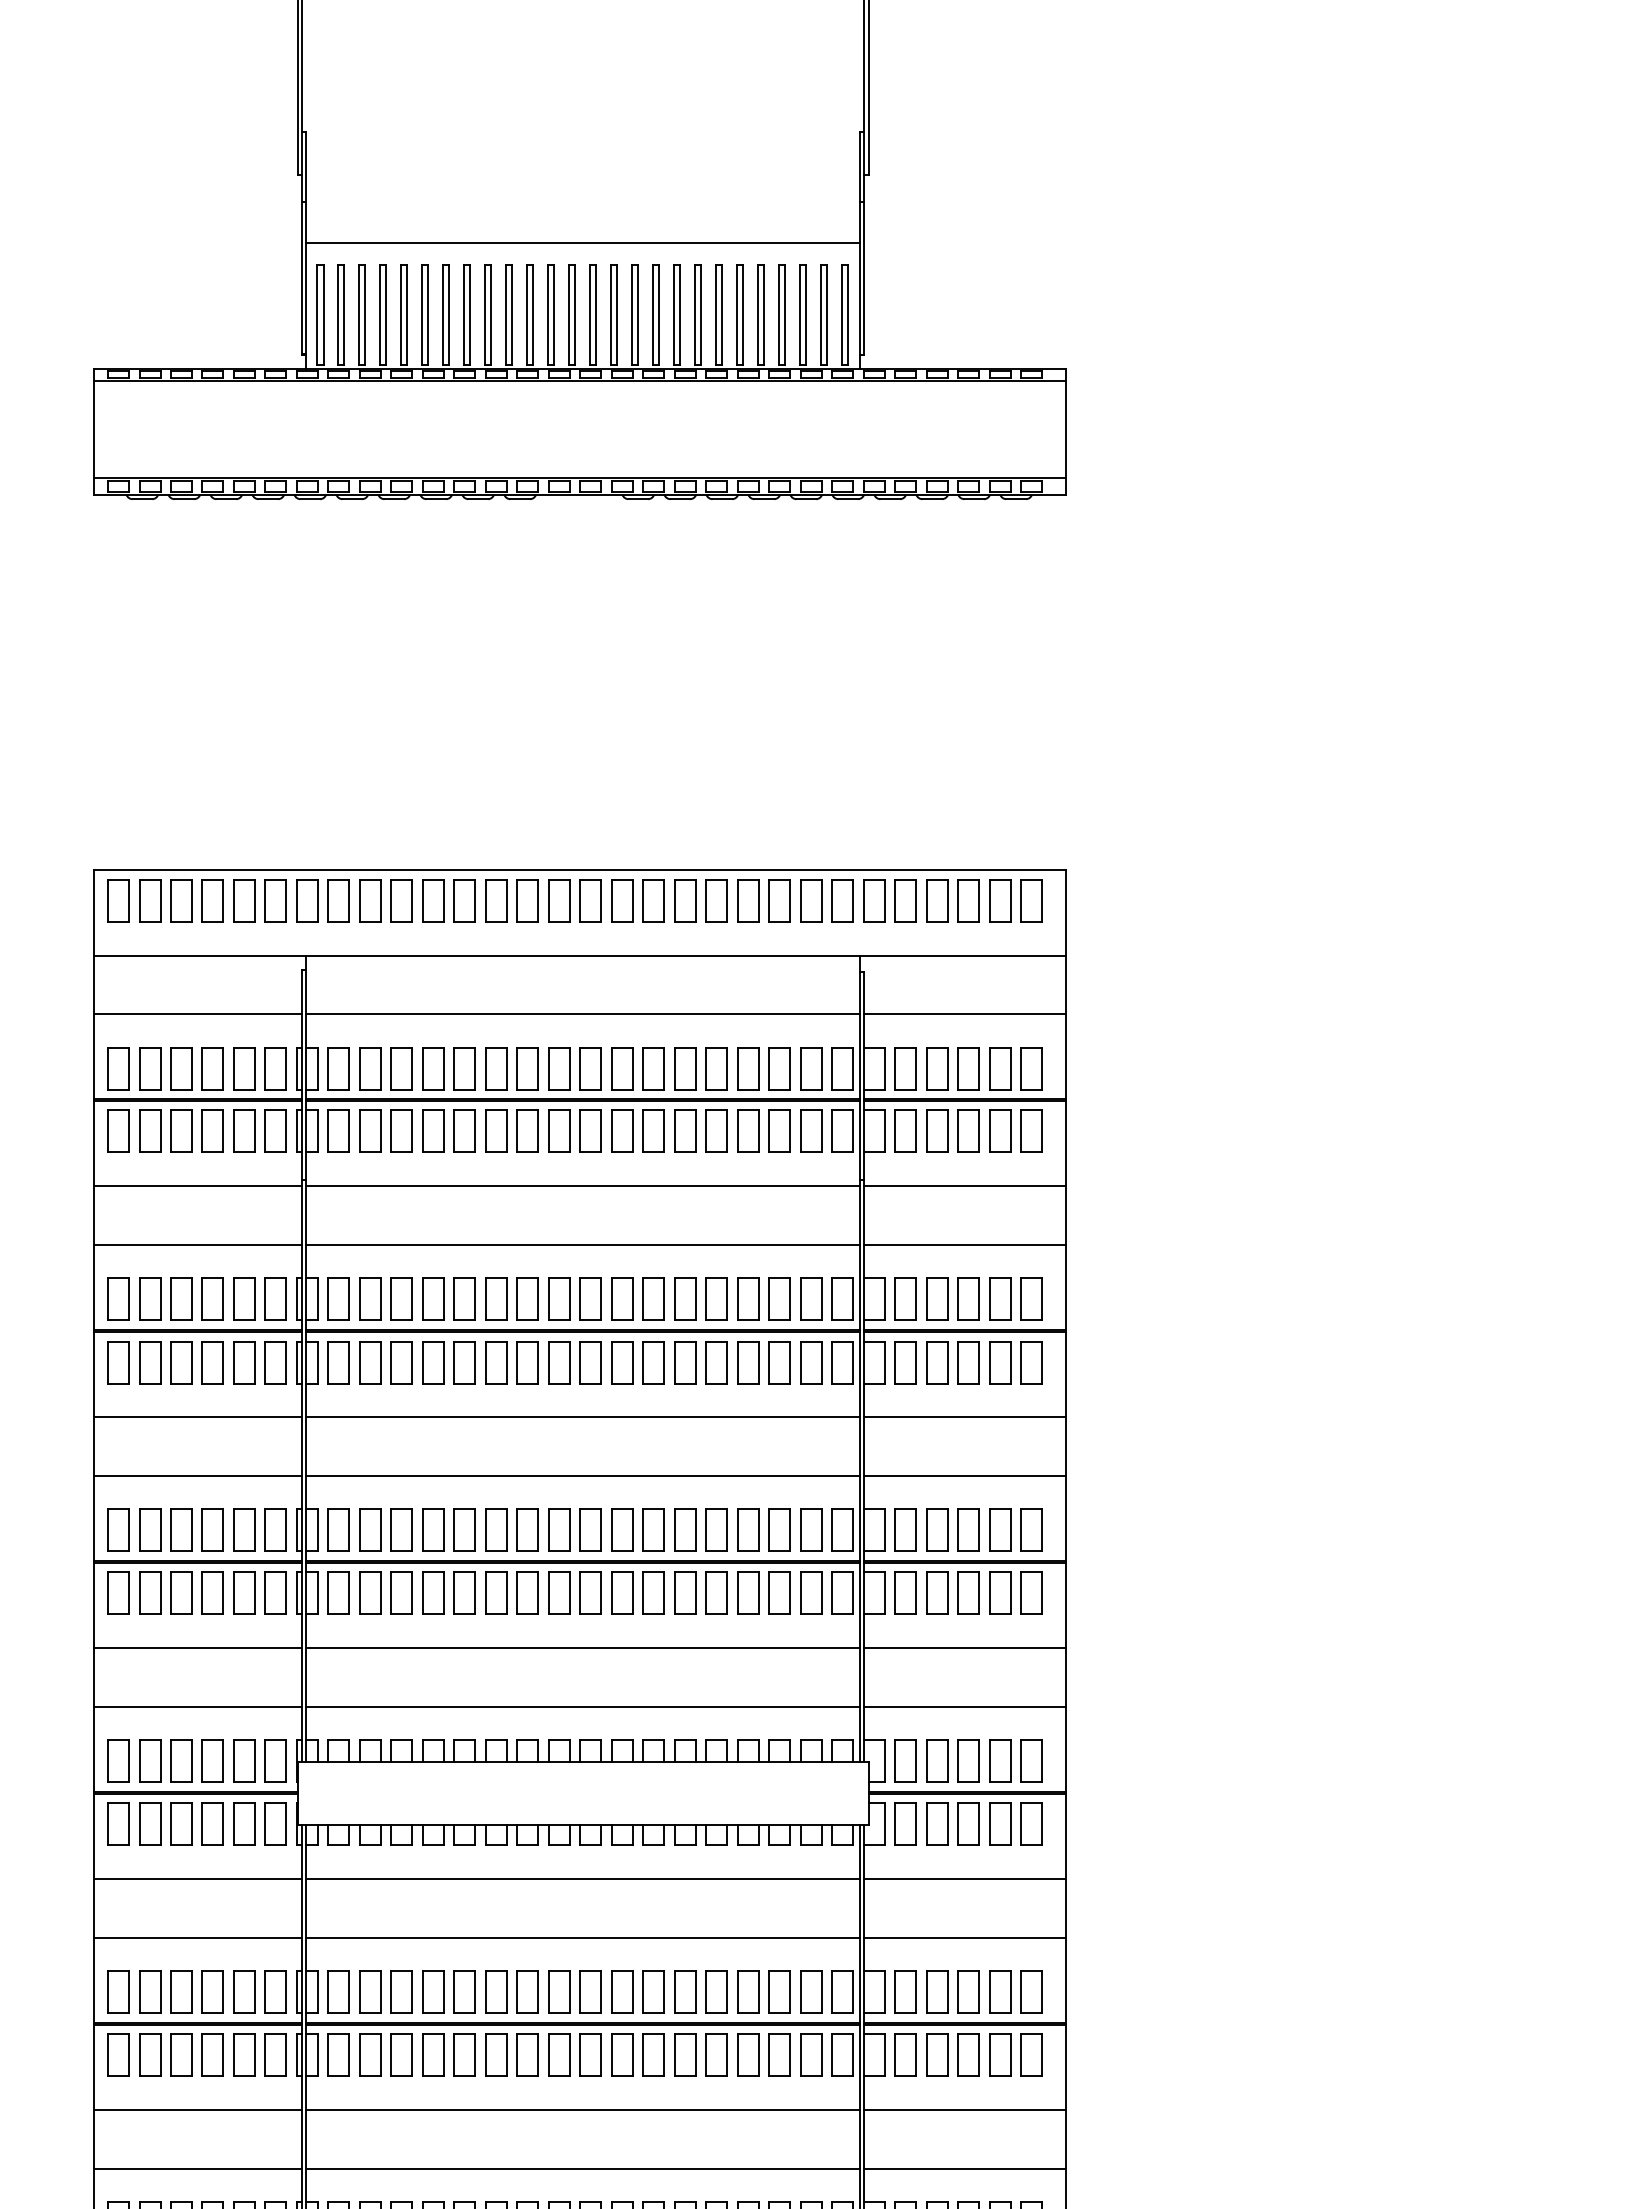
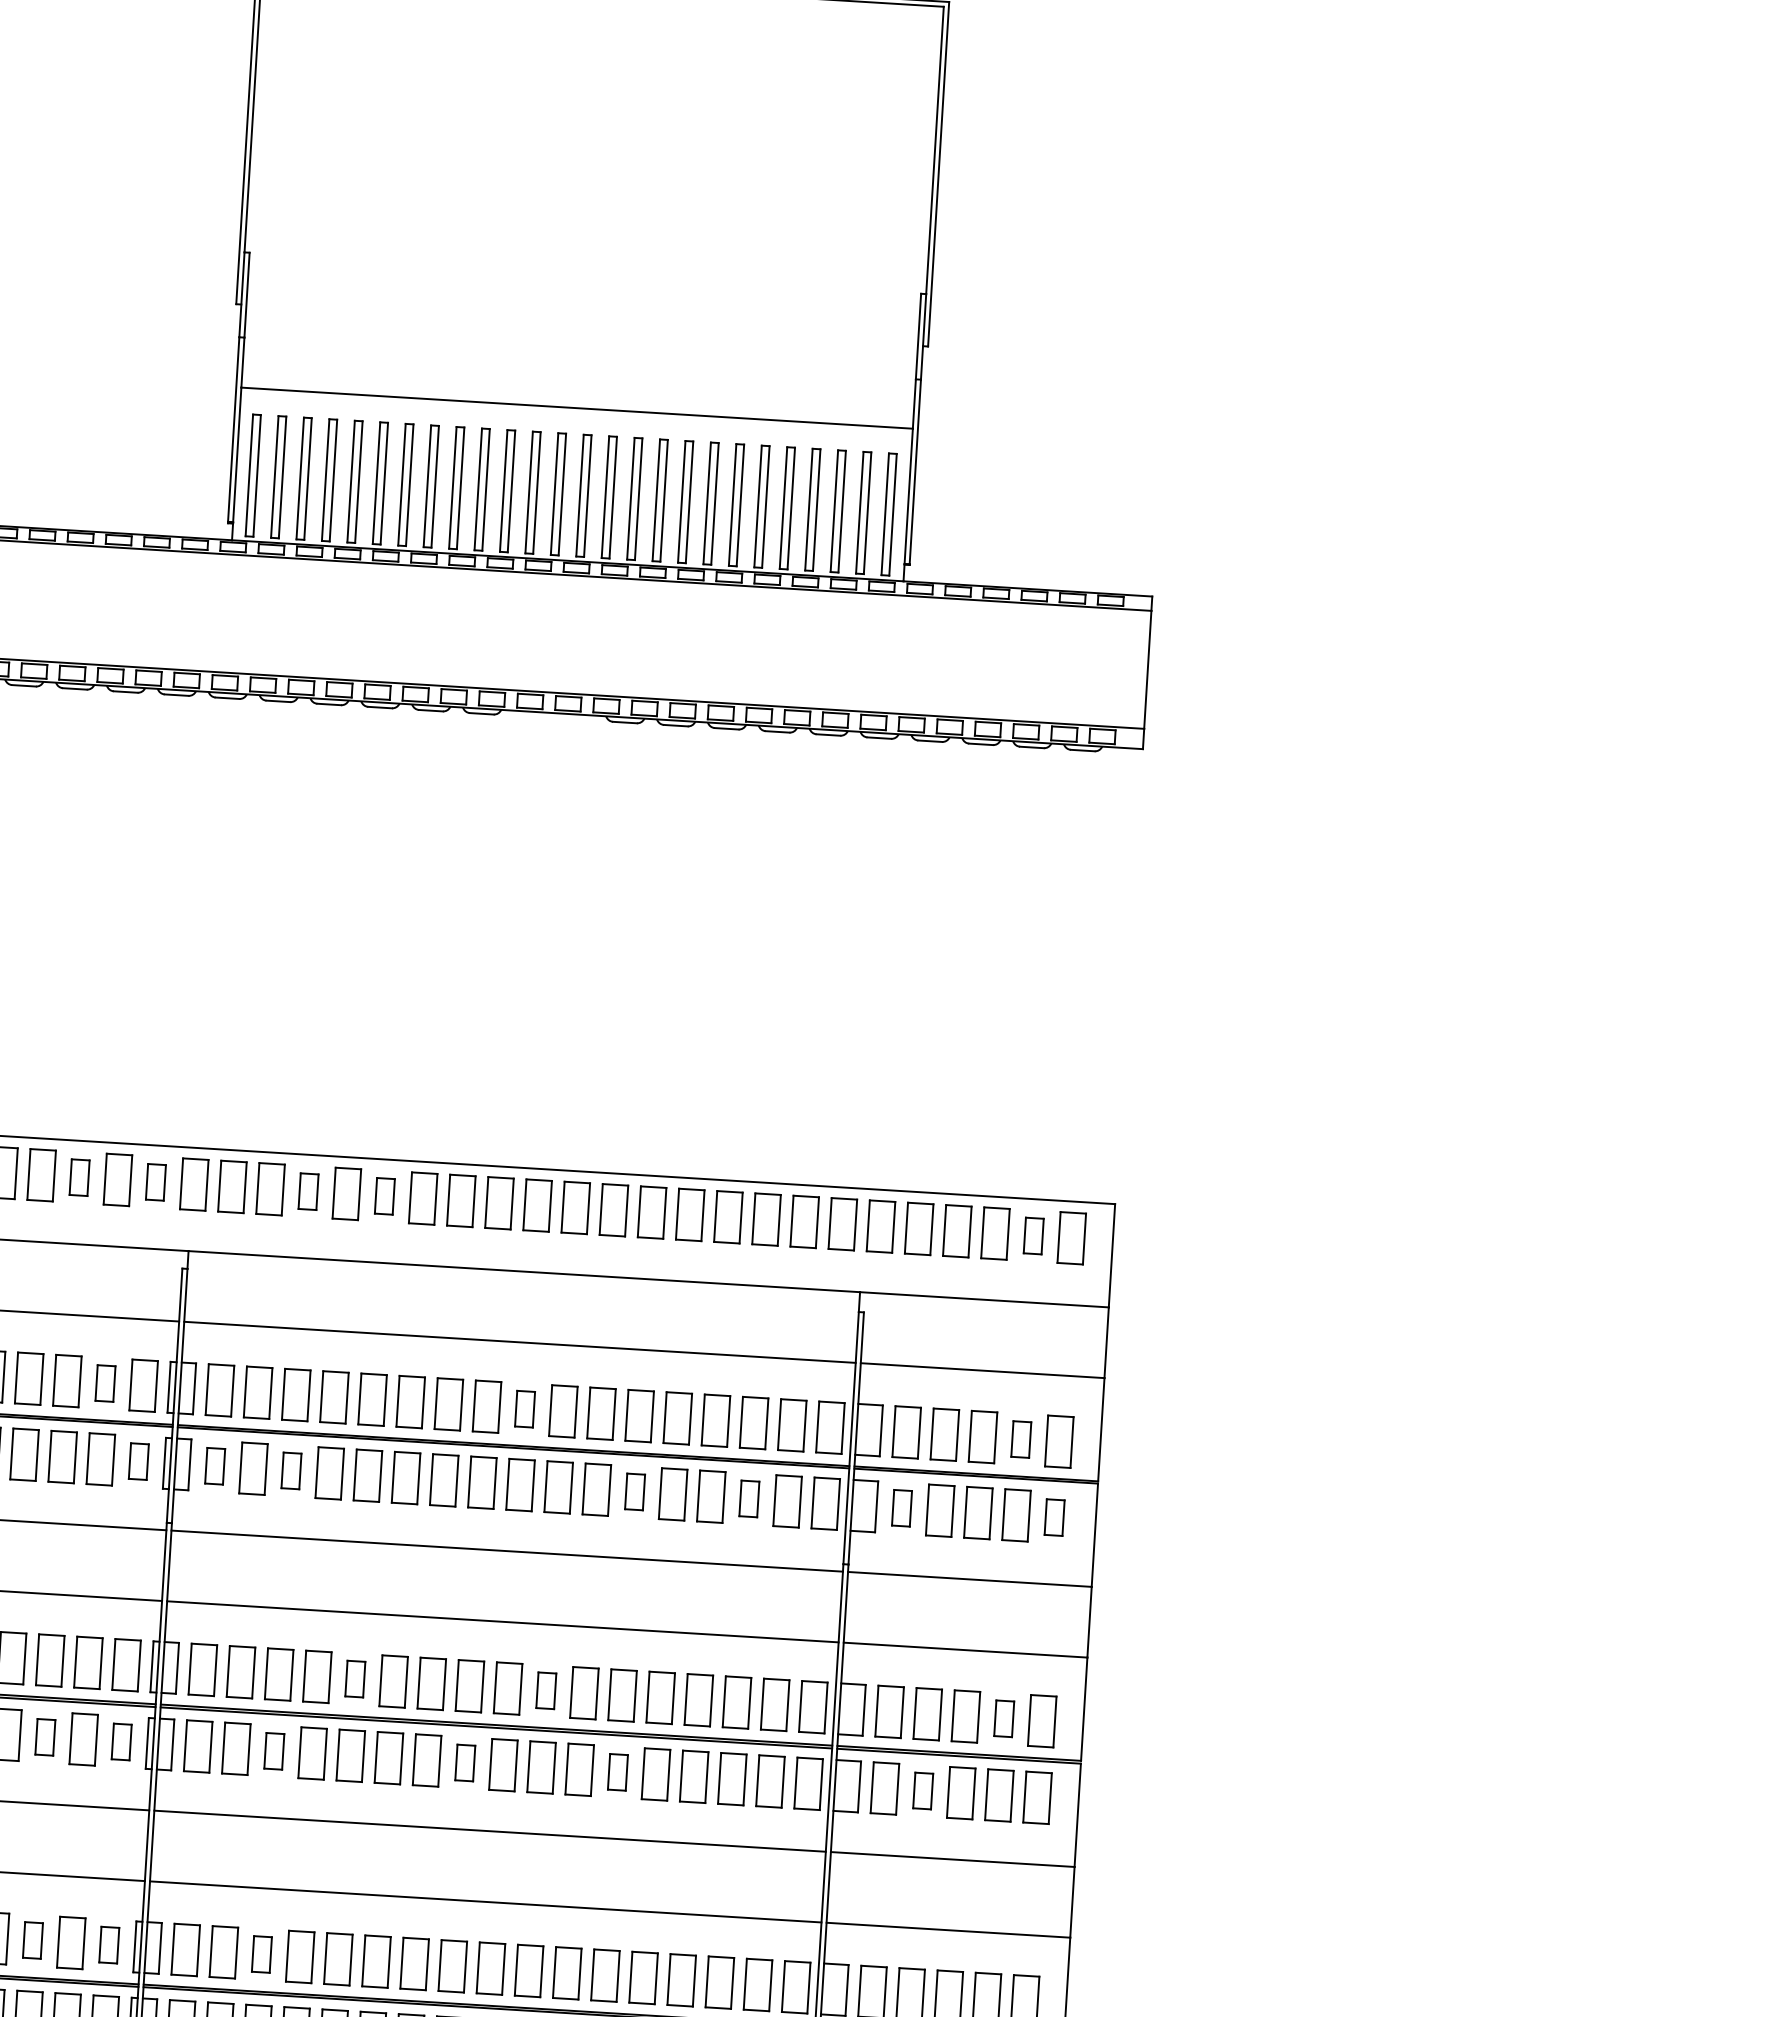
part: (212, 900) -> (79, 1177), size x0.7
part: (275, 900) -> (155, 1181), size x0.7
part: (401, 900) -> (308, 1191), size x0.7
part: (464, 900) -> (384, 1195), size x0.7
part: (1000, 900) -> (1034, 1235), size x0.7
part: (244, 1068) -> (105, 1383), size x0.7
part: (590, 1068) -> (524, 1408), size x0.7
part: (1000, 1068) -> (1021, 1439), size x0.7
part: (275, 1130) -> (138, 1460), size x0.7
part: (338, 1130) -> (214, 1465), size x0.7
part: (401, 1130) -> (291, 1470), size x0.7
part: (685, 1130) -> (635, 1491), size x0.7
part: (779, 1130) -> (749, 1498), size x0.7
part: (905, 1130) -> (901, 1507), size x0.7
part: (1031, 1130) -> (1054, 1516), size x0.7
part: (464, 1298) -> (355, 1678), size x0.7
part: (622, 1298) -> (546, 1689), size x0.7
part: (1000, 1298) -> (1004, 1717), size x0.7
part: (212, 1362) -> (45, 1737), size x0.7
part: (275, 1362) -> (121, 1741), size x0.7
part: (401, 1362) -> (274, 1751), size x0.7
part: (559, 1362) -> (465, 1762), size x0.7
part: (685, 1362) -> (618, 1772), size x0.7
part: (937, 1362) -> (923, 1790), size x0.7
part: (212, 1529) -> (32, 1939), size x0.7
part: (275, 1529) -> (108, 1944), size x0.7
part: (401, 1529) -> (261, 1953), size x0.7

